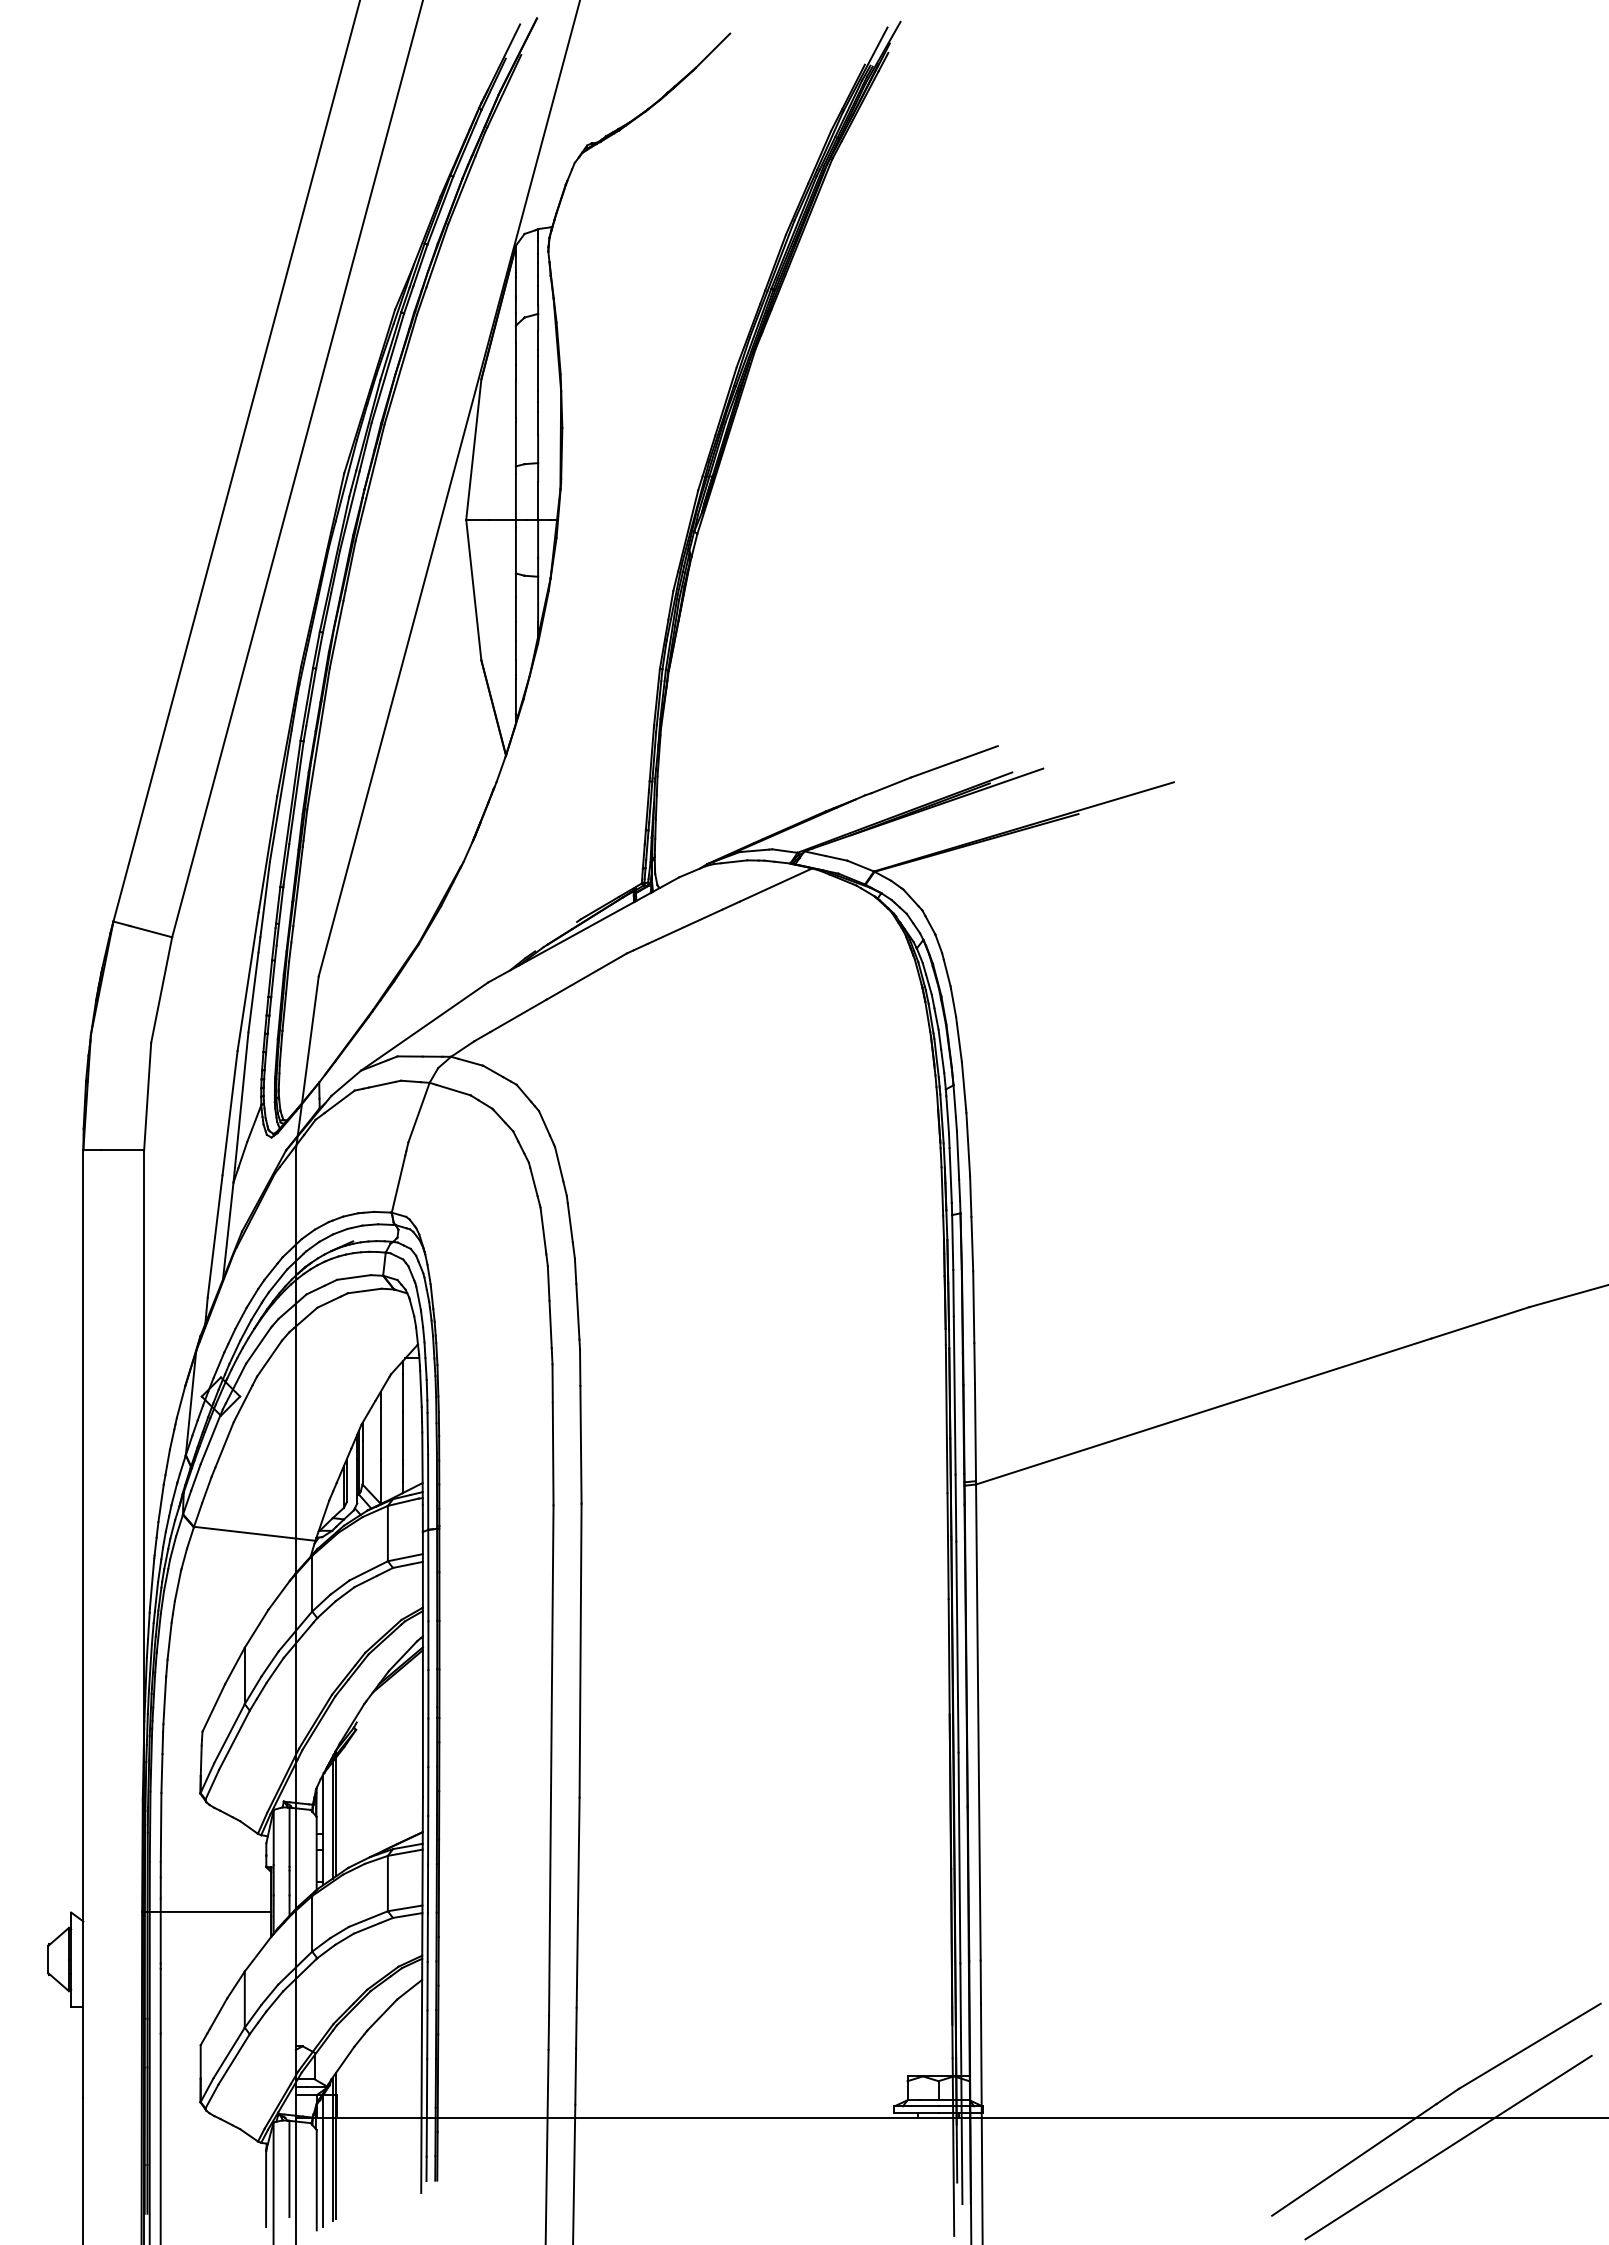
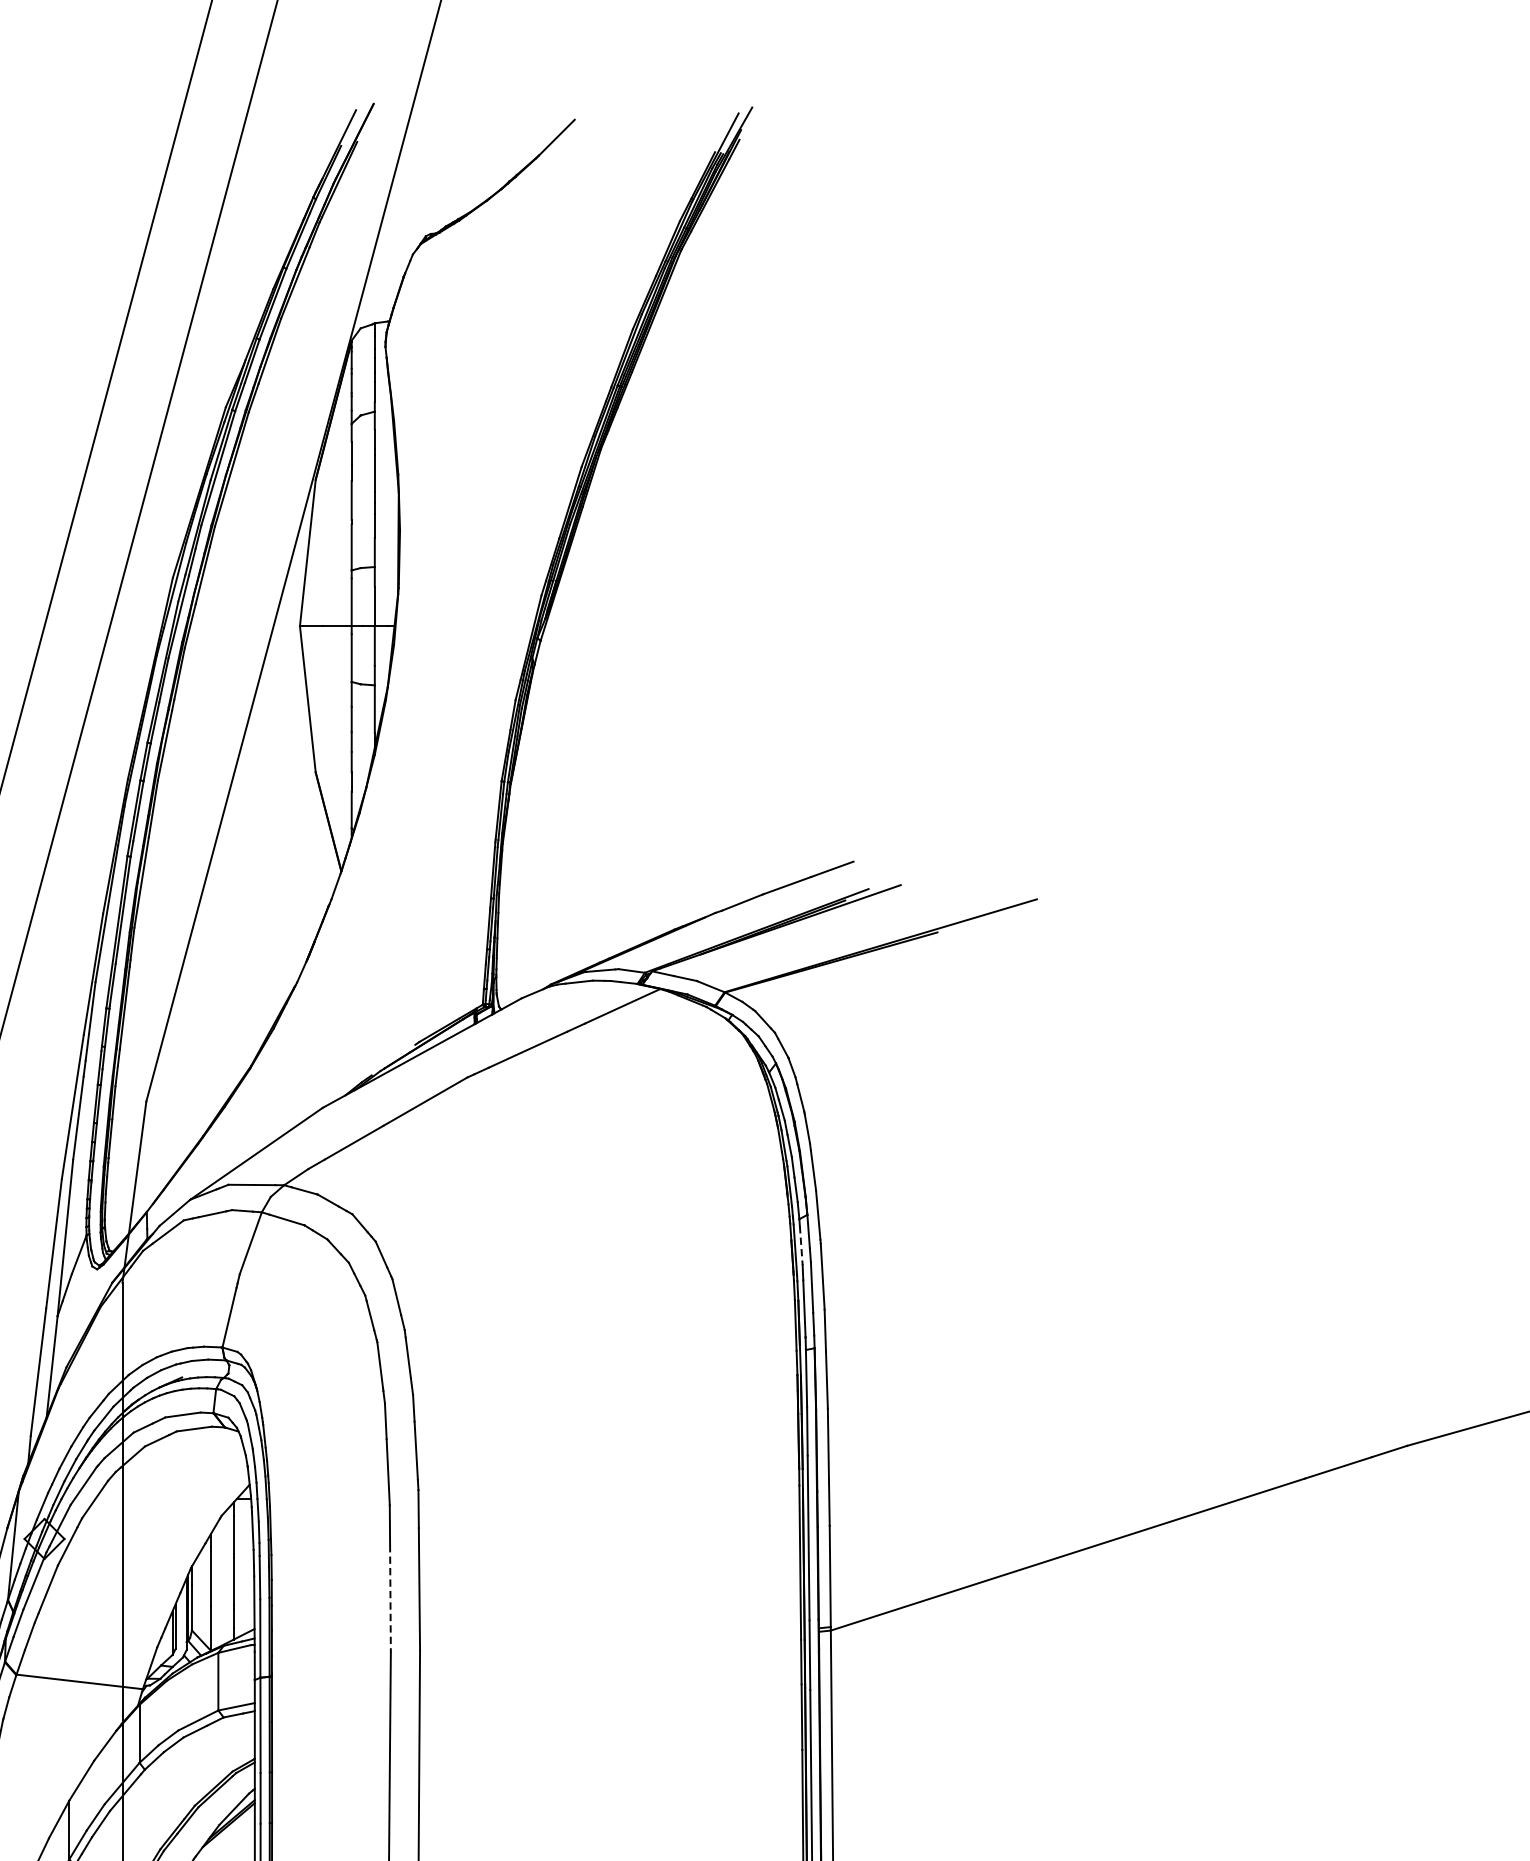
line: (947, 1114) -> (801, 1245), solid -> dashed
line: (553, 1453) -> (390, 1598), solid -> dashed

